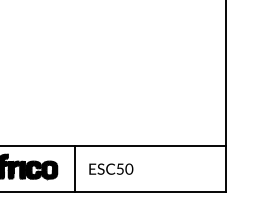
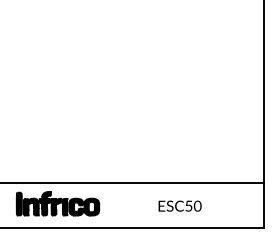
line: (74, 168) -> (116, 205), removed
text: (110, 168) -> (179, 205), moved

